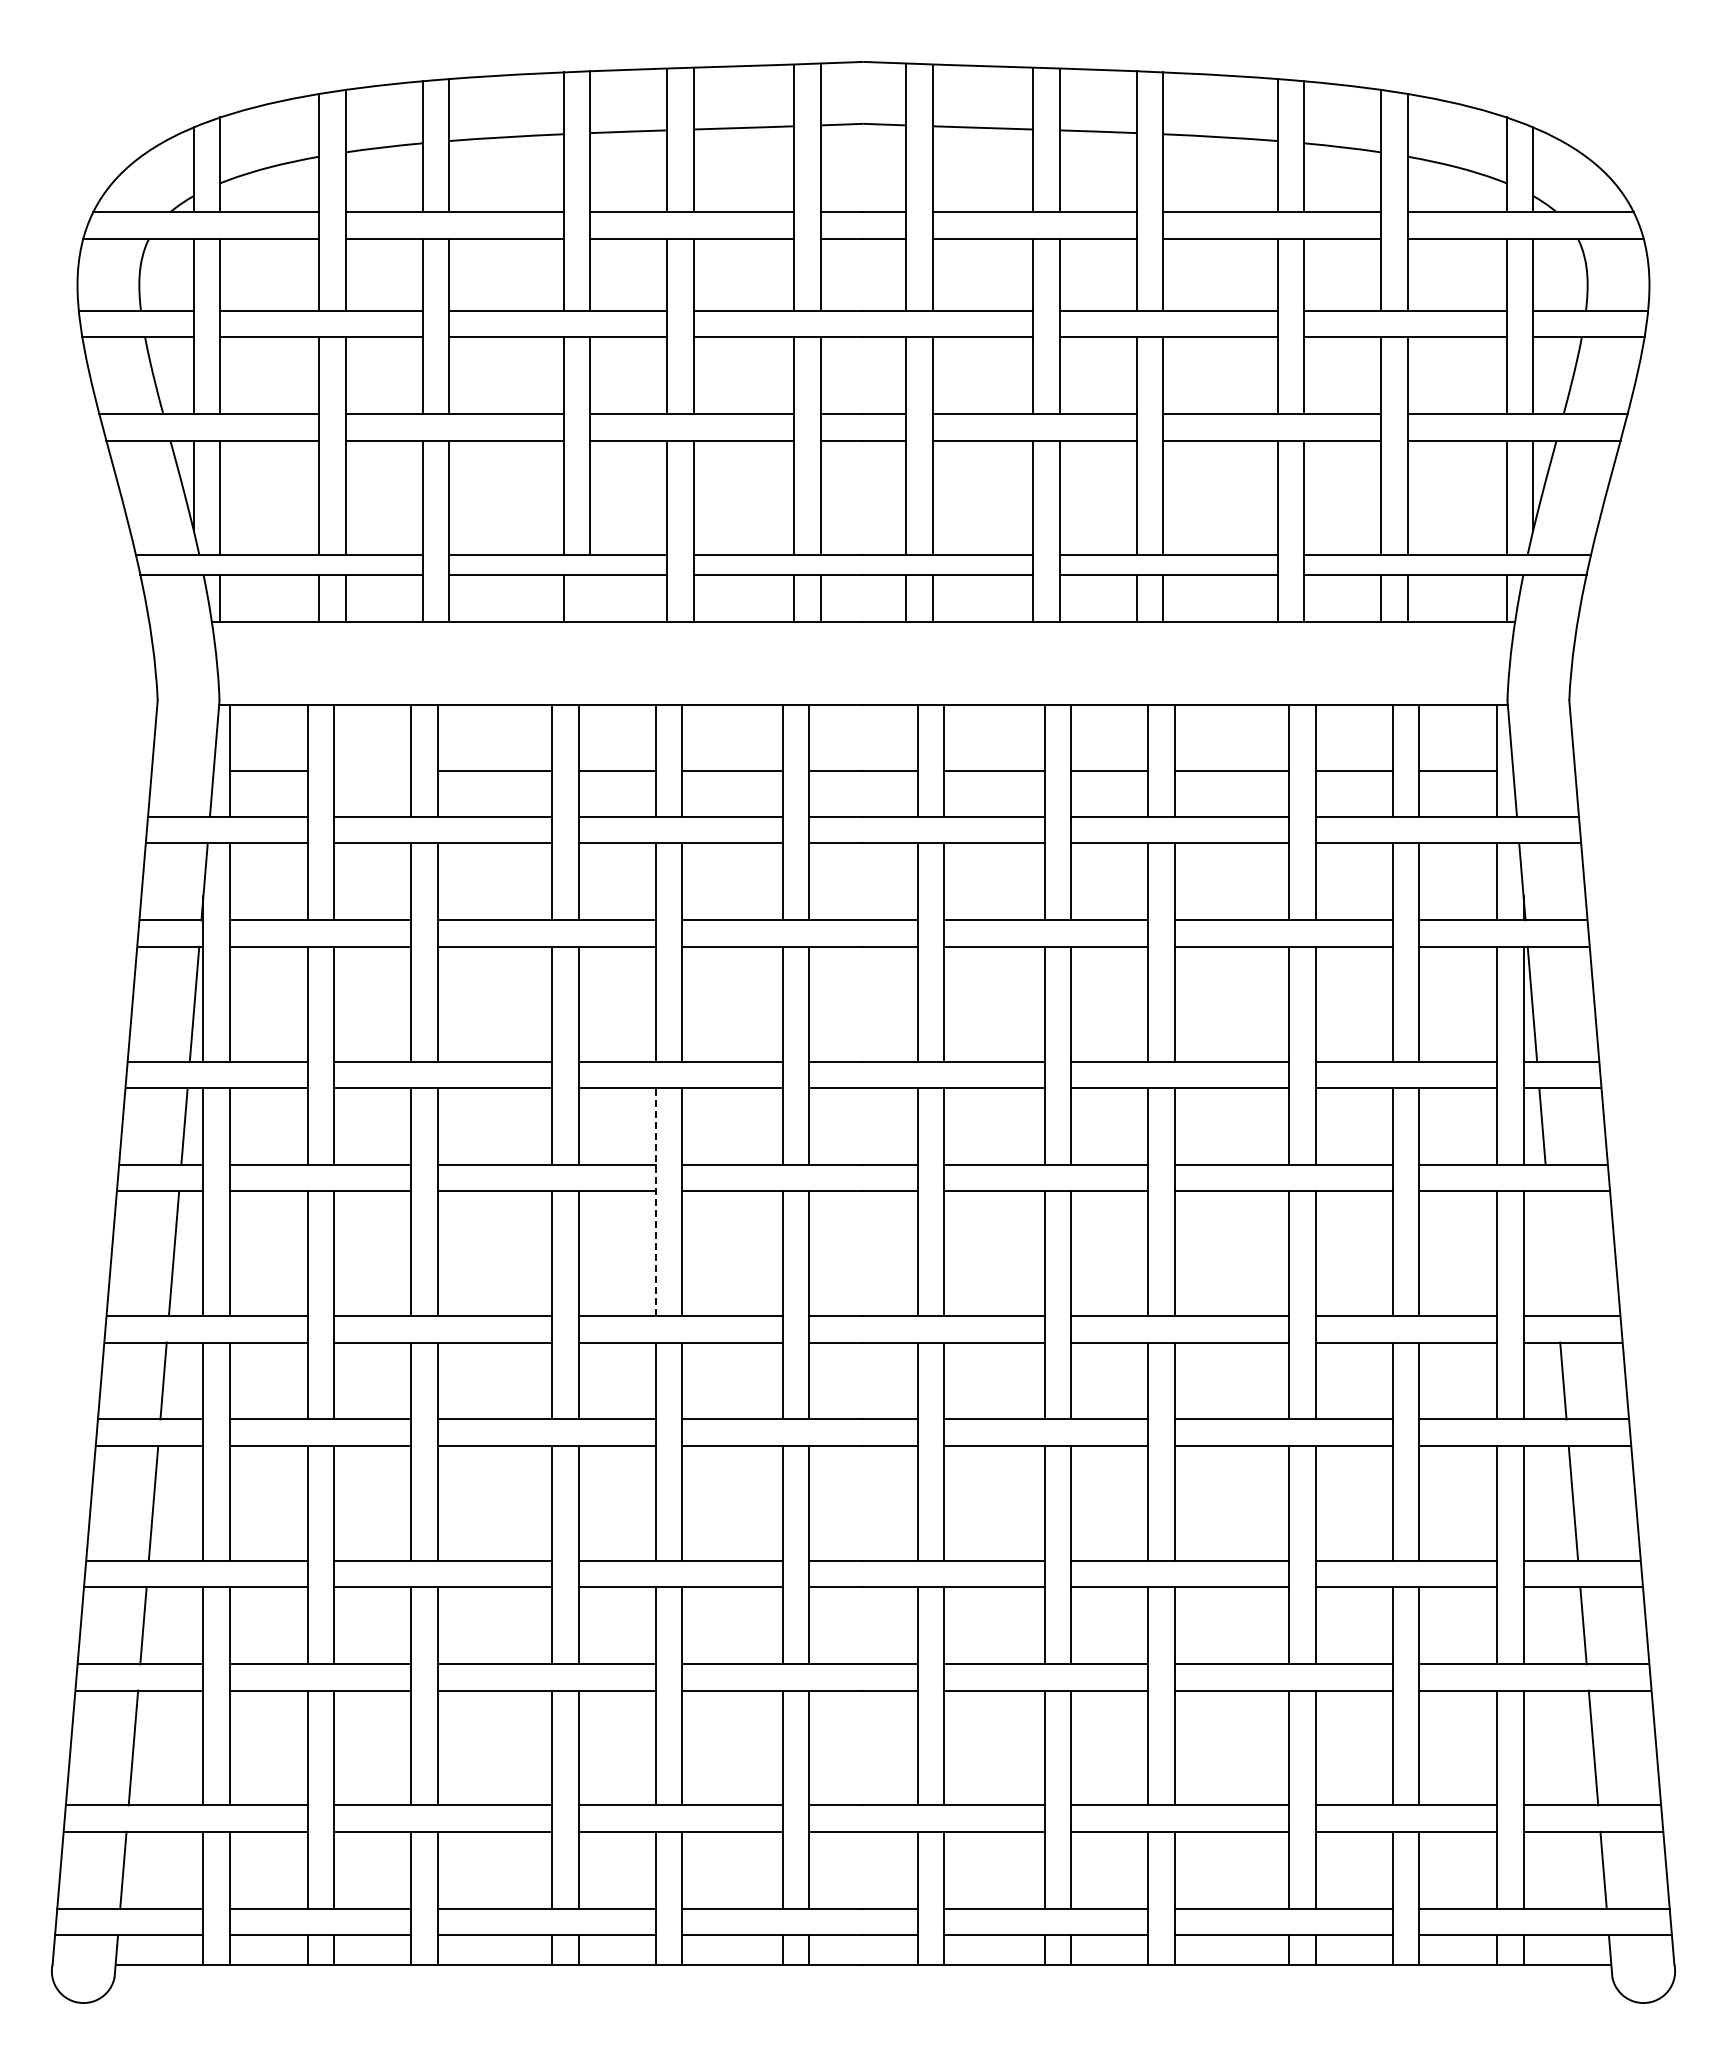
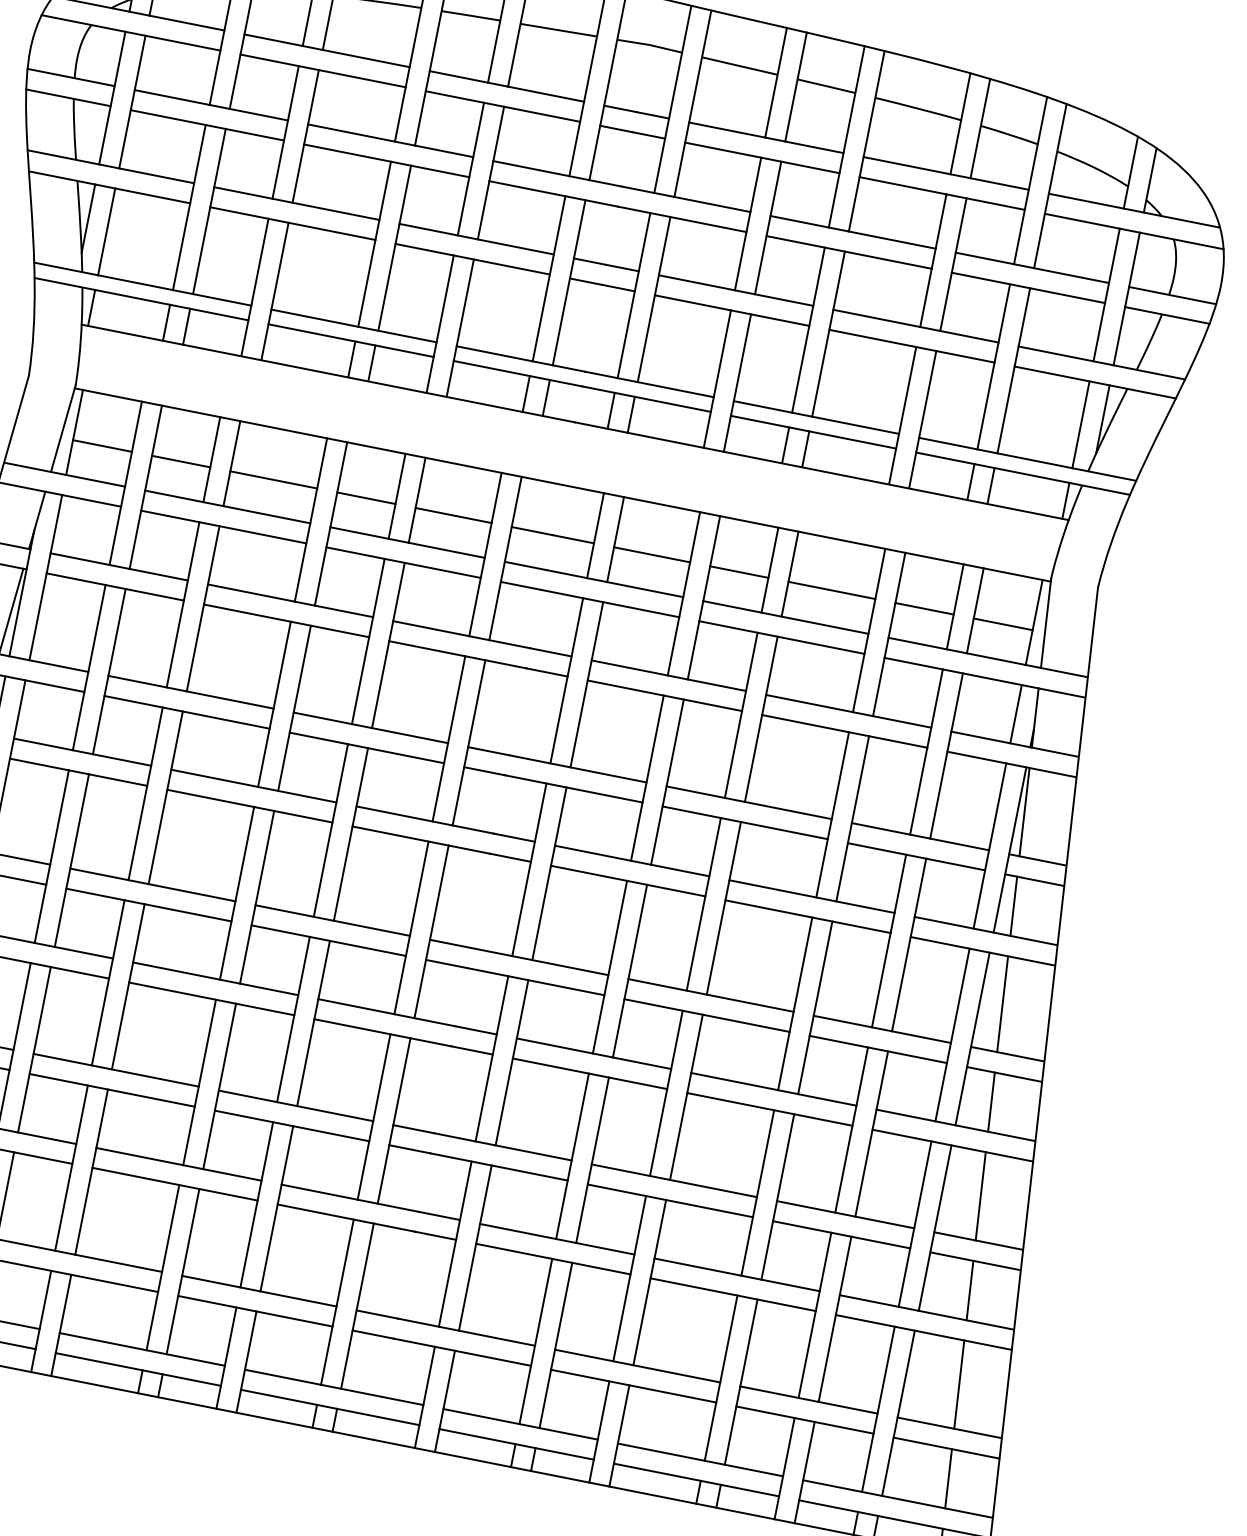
line: (590, 597) -> (372, 362), added
line: (372, 770) -> (181, 461), added
line: (655, 1202) -> (330, 830), dashed -> solid
line: (1552, 1253) -> (1002, 1003), added

